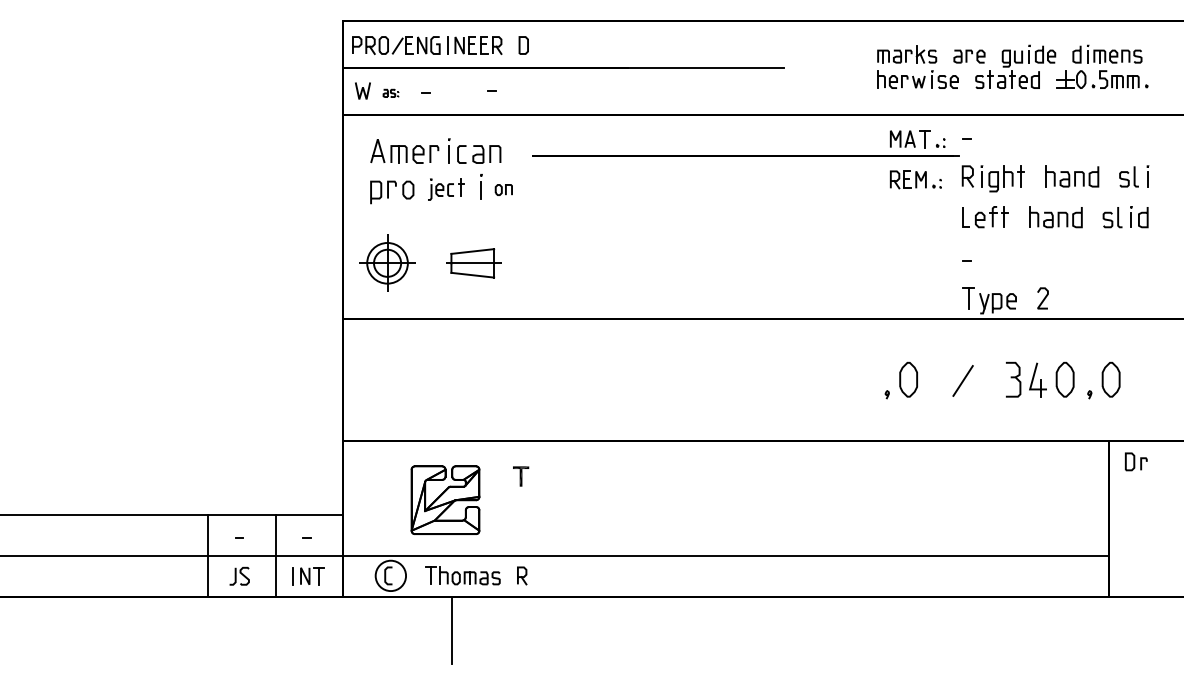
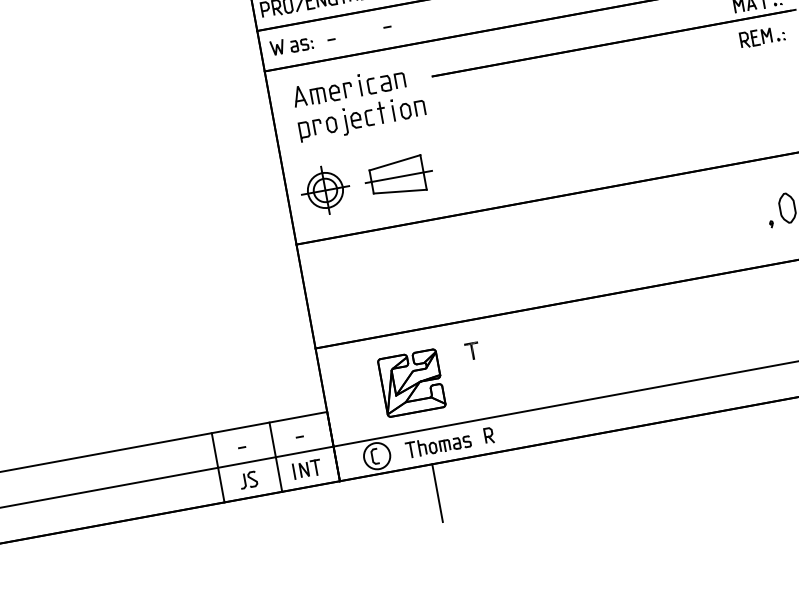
part: (390, 93) -> (301, 45), size x1.67
part: (445, 189) -> (363, 118), size x1.43
part: (503, 189) -> (412, 109), size x1.67
part: (473, 263) -> (398, 177), size x1.43

